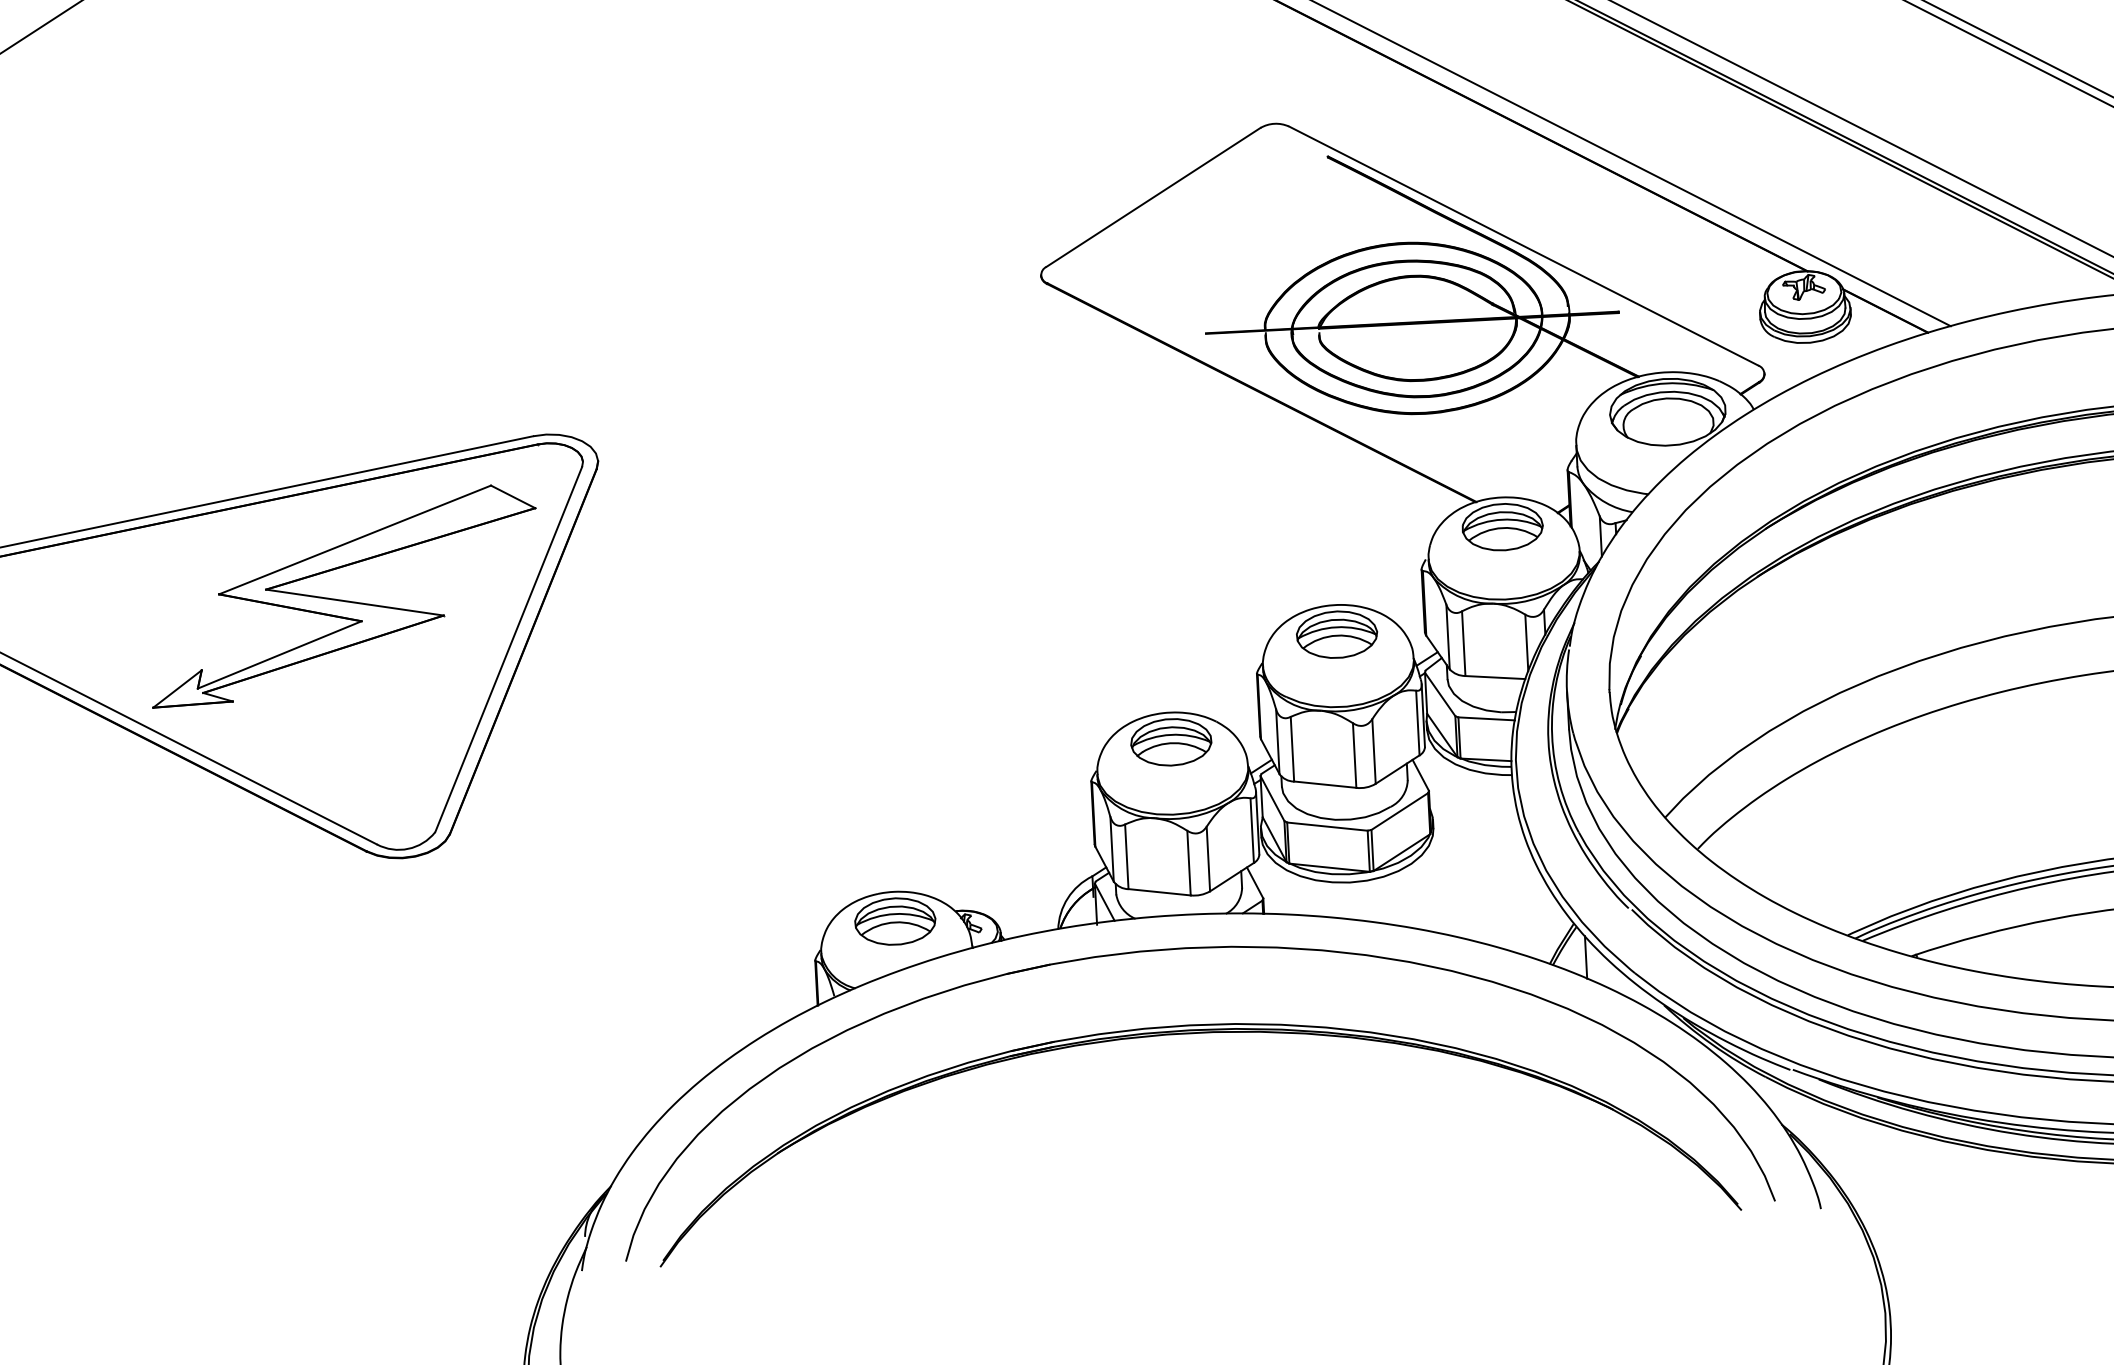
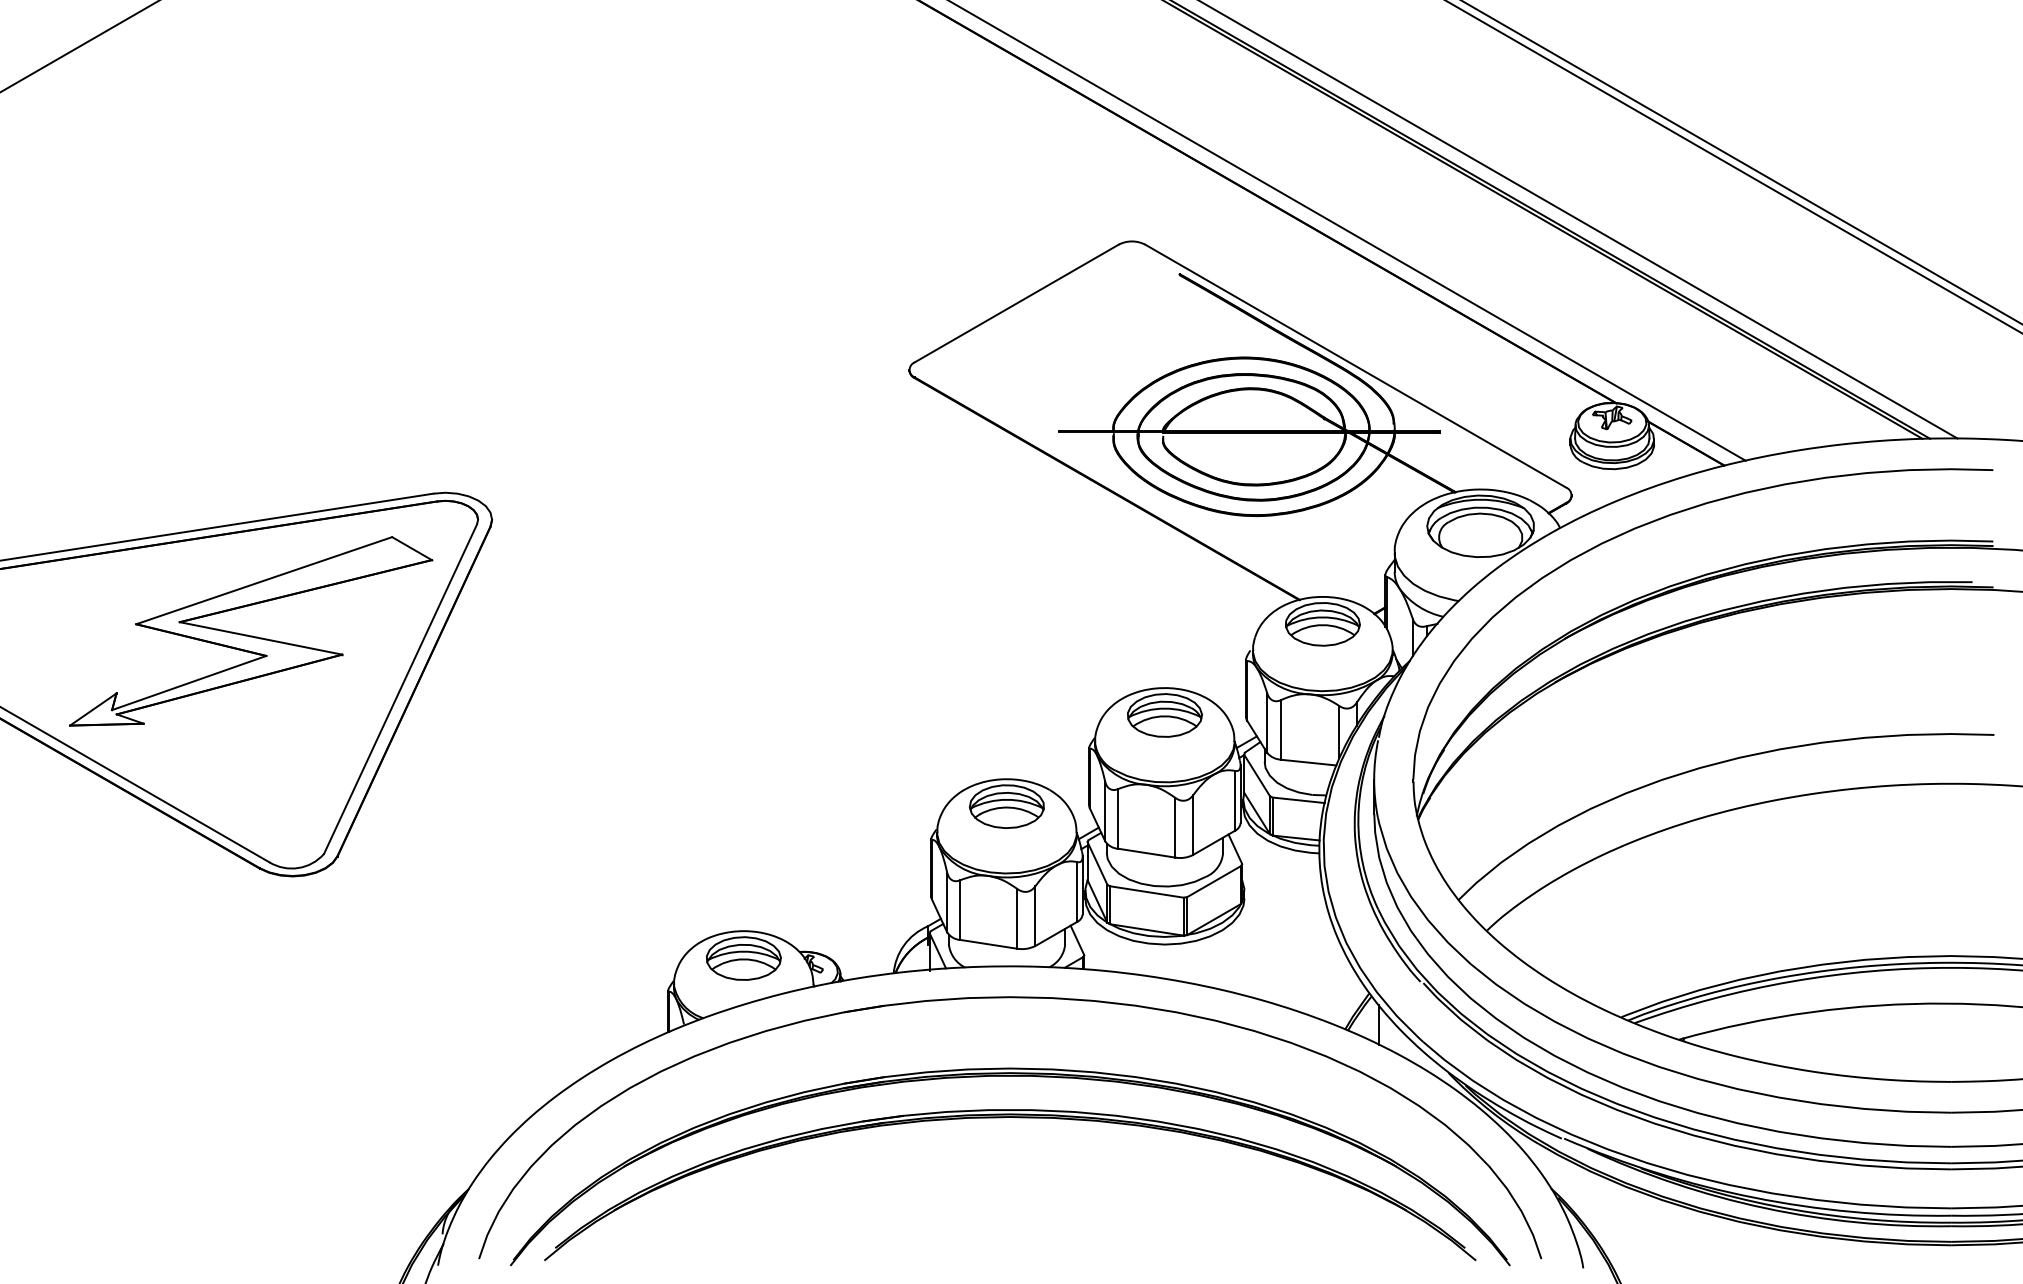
part: (1184, 1079) -> (1002, 1118), added

